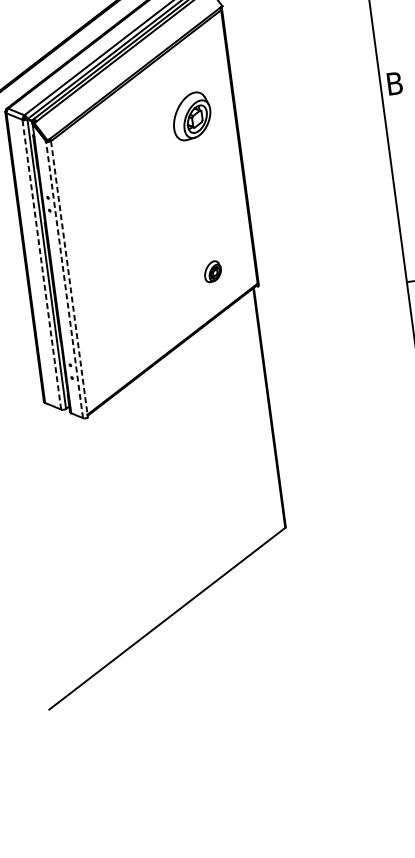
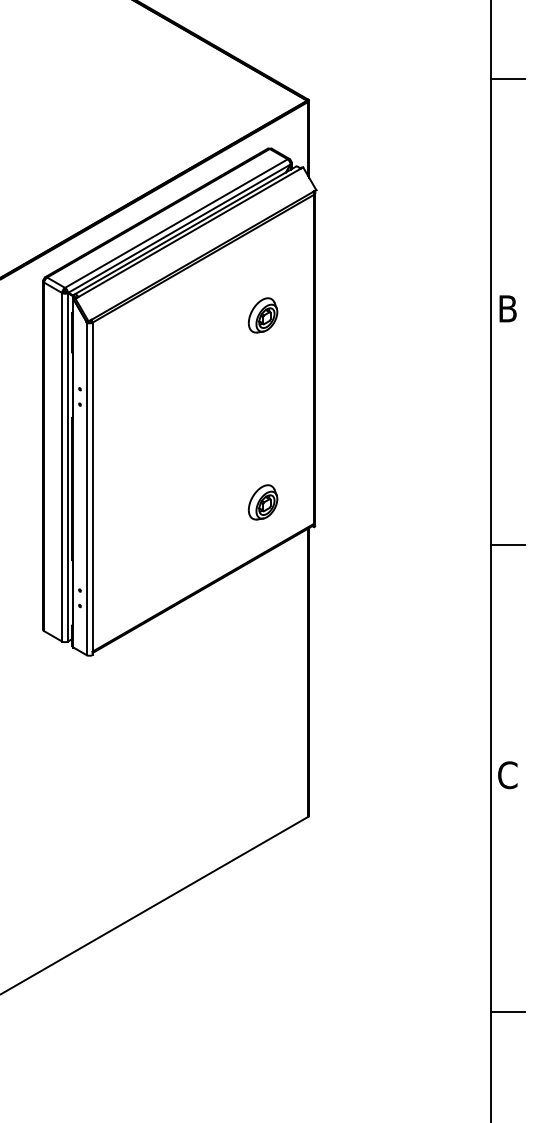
part: (192, 116) -> (263, 315), size x0.62
line: (42, 264) -> (62, 466), dashed -> solid
part: (213, 271) -> (263, 502), size x1.43
line: (69, 278) -> (92, 487), dashed -> solid
line: (64, 279) -> (86, 488), dashed -> solid

